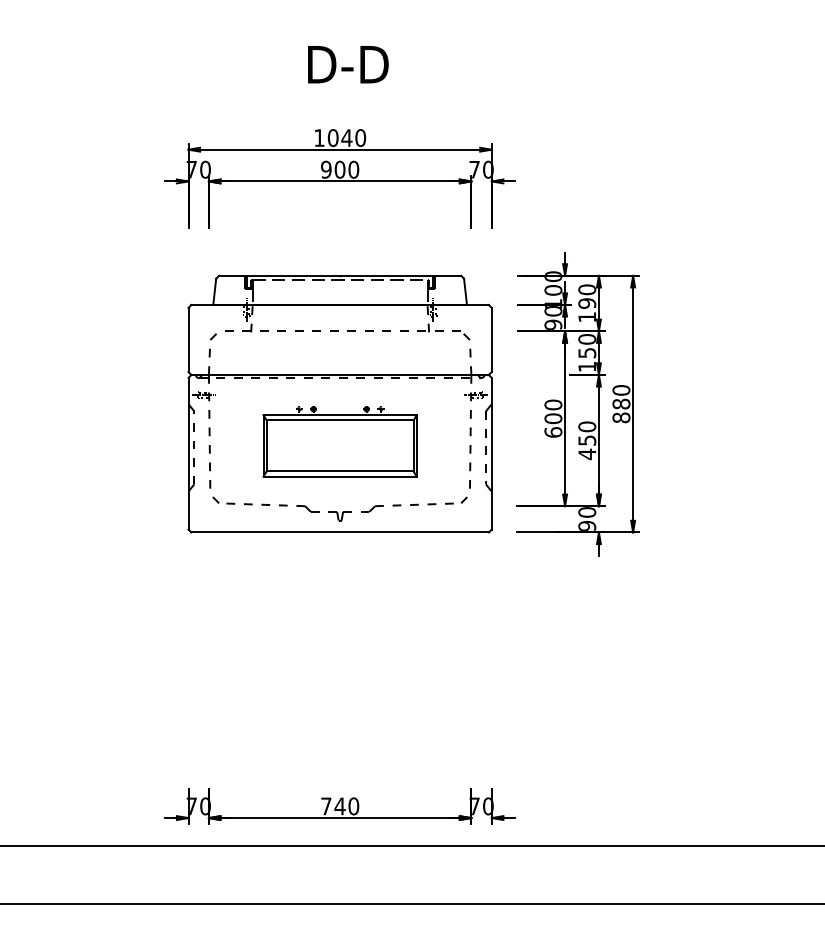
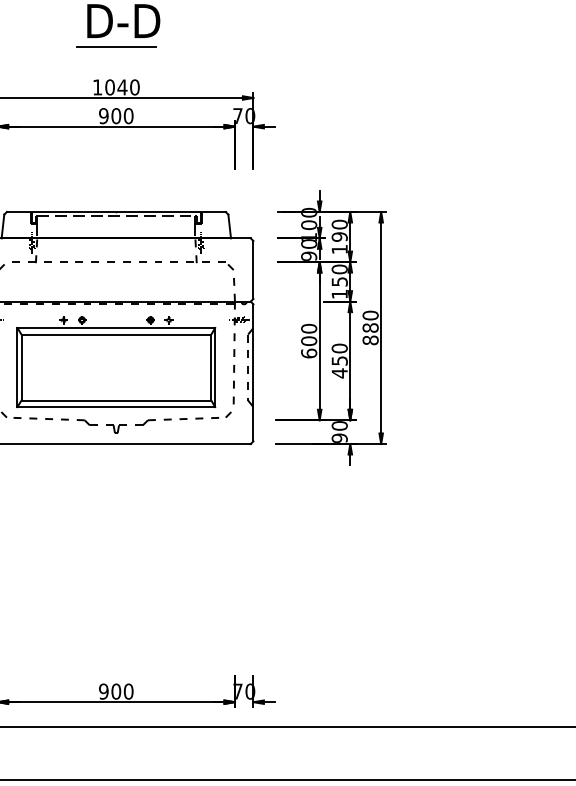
line: (340, 93) -> (116, 47), added
part: (339, 441) -> (115, 361), size x1.43
text: (333, 806) -> (110, 691), 740 -> 900

